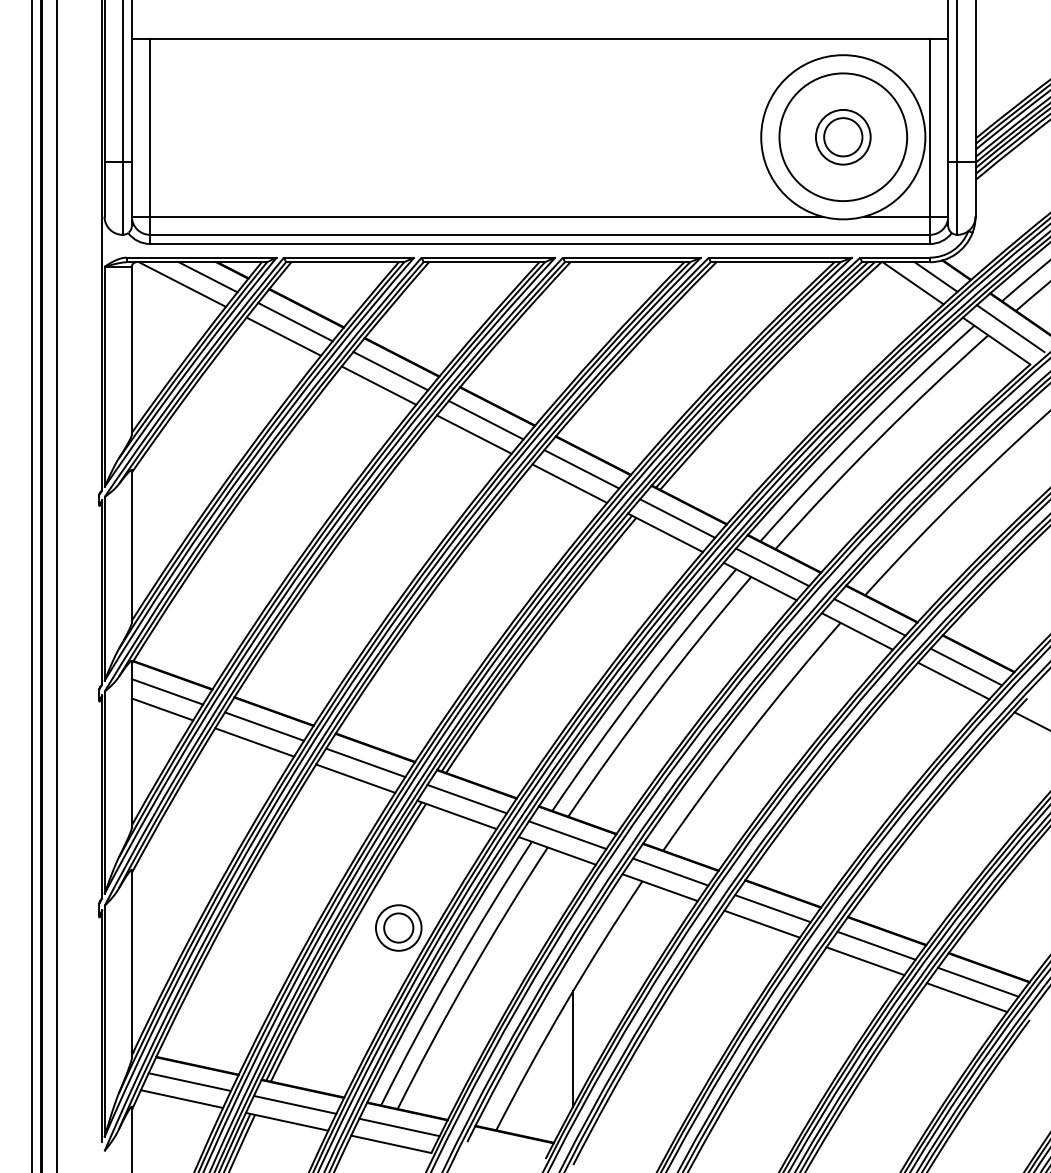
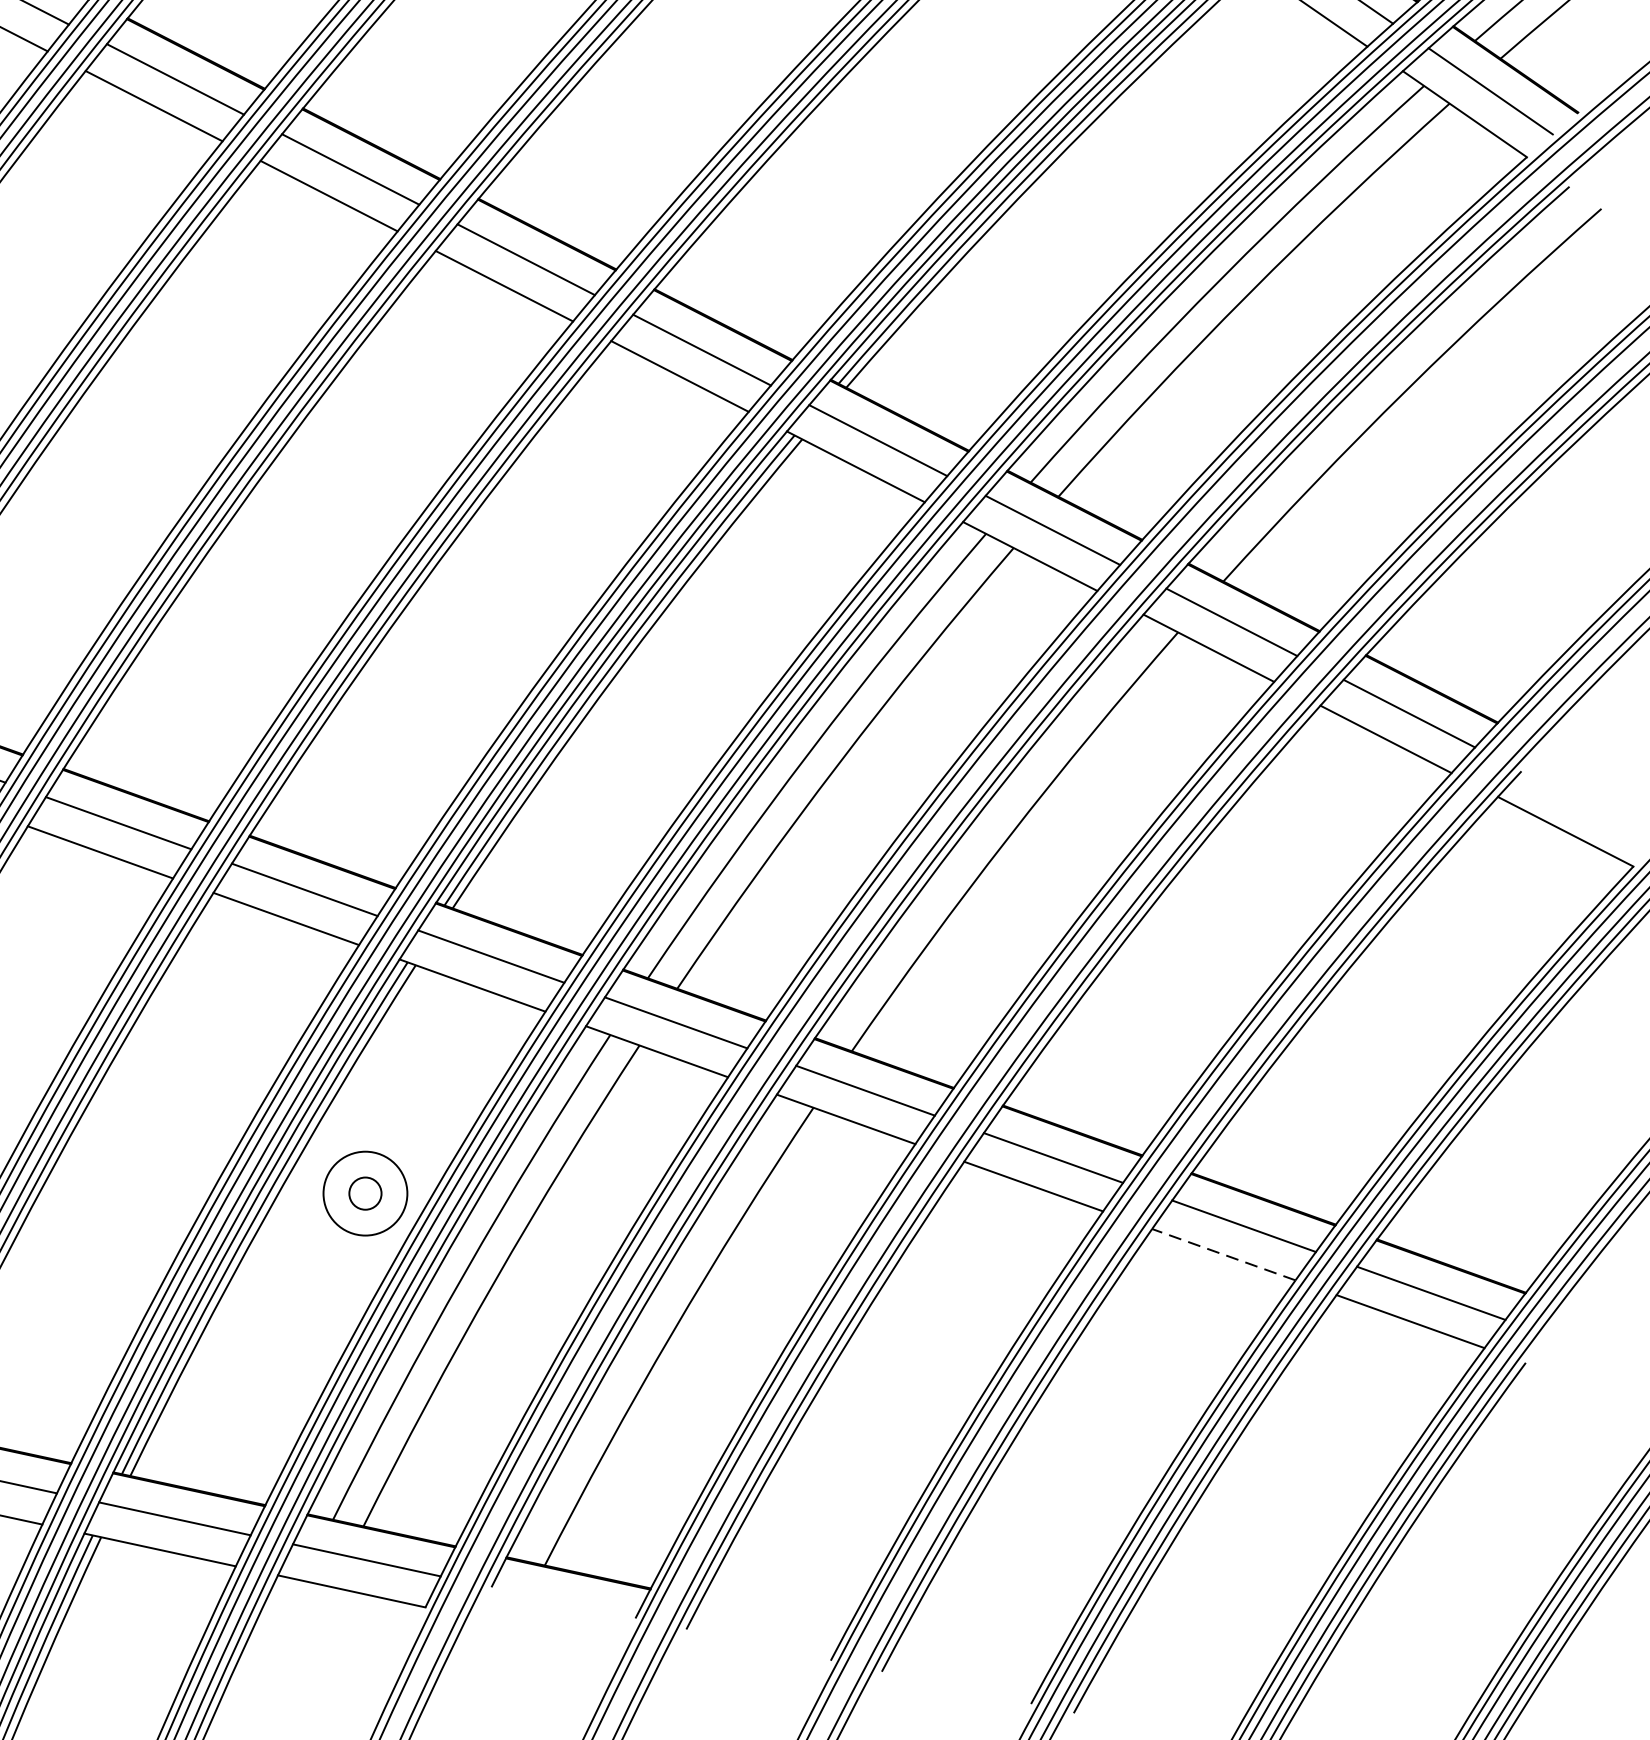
circle: (398, 927) -> (364, 1192), size x0.6
line: (865, 961) -> (1223, 1255), solid -> dashed
line: (573, 1048) -> (686, 1415), removed

